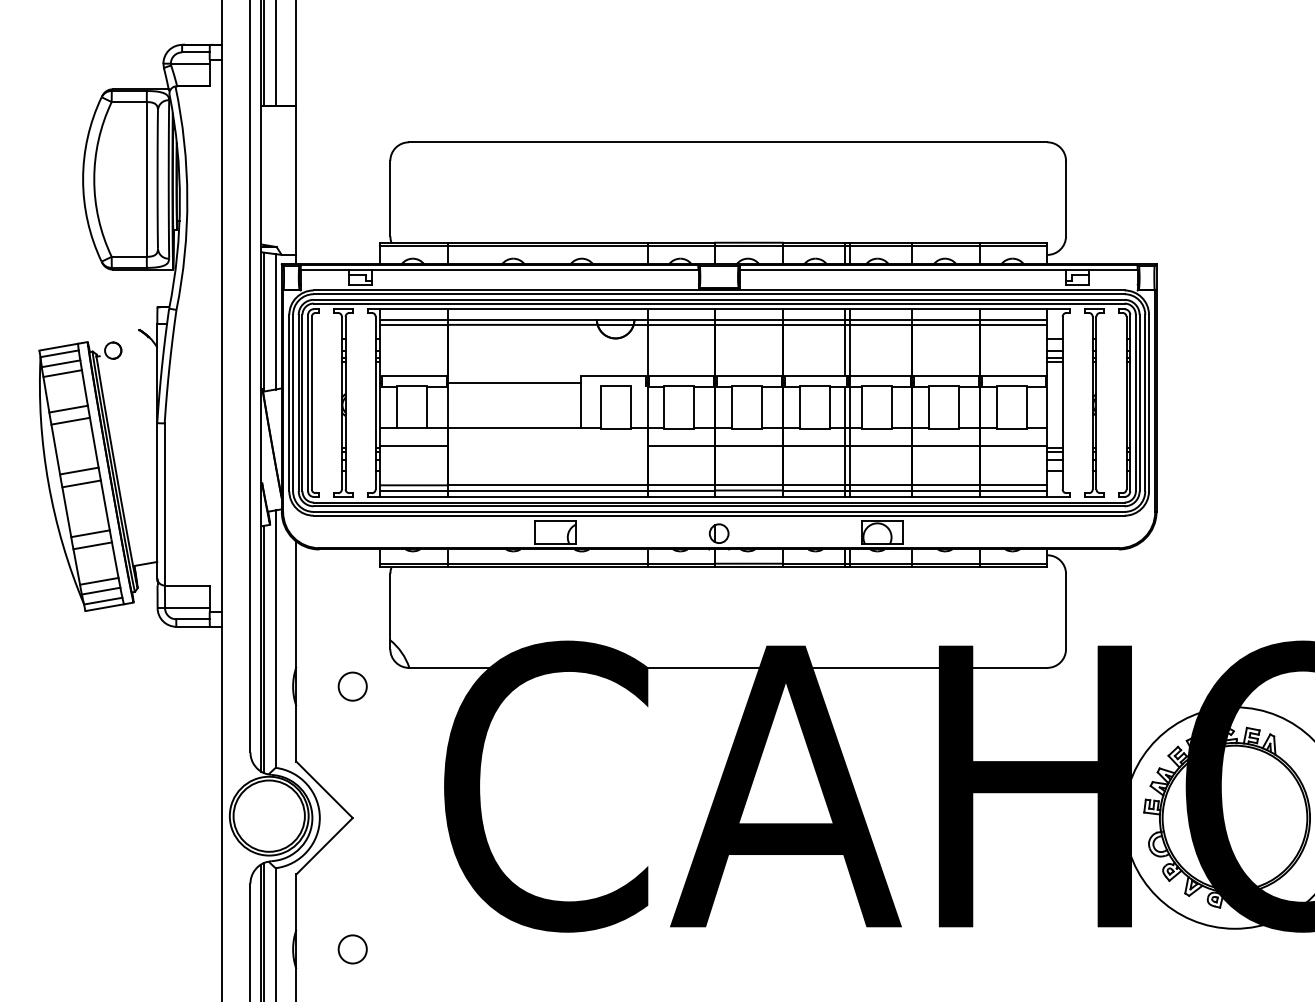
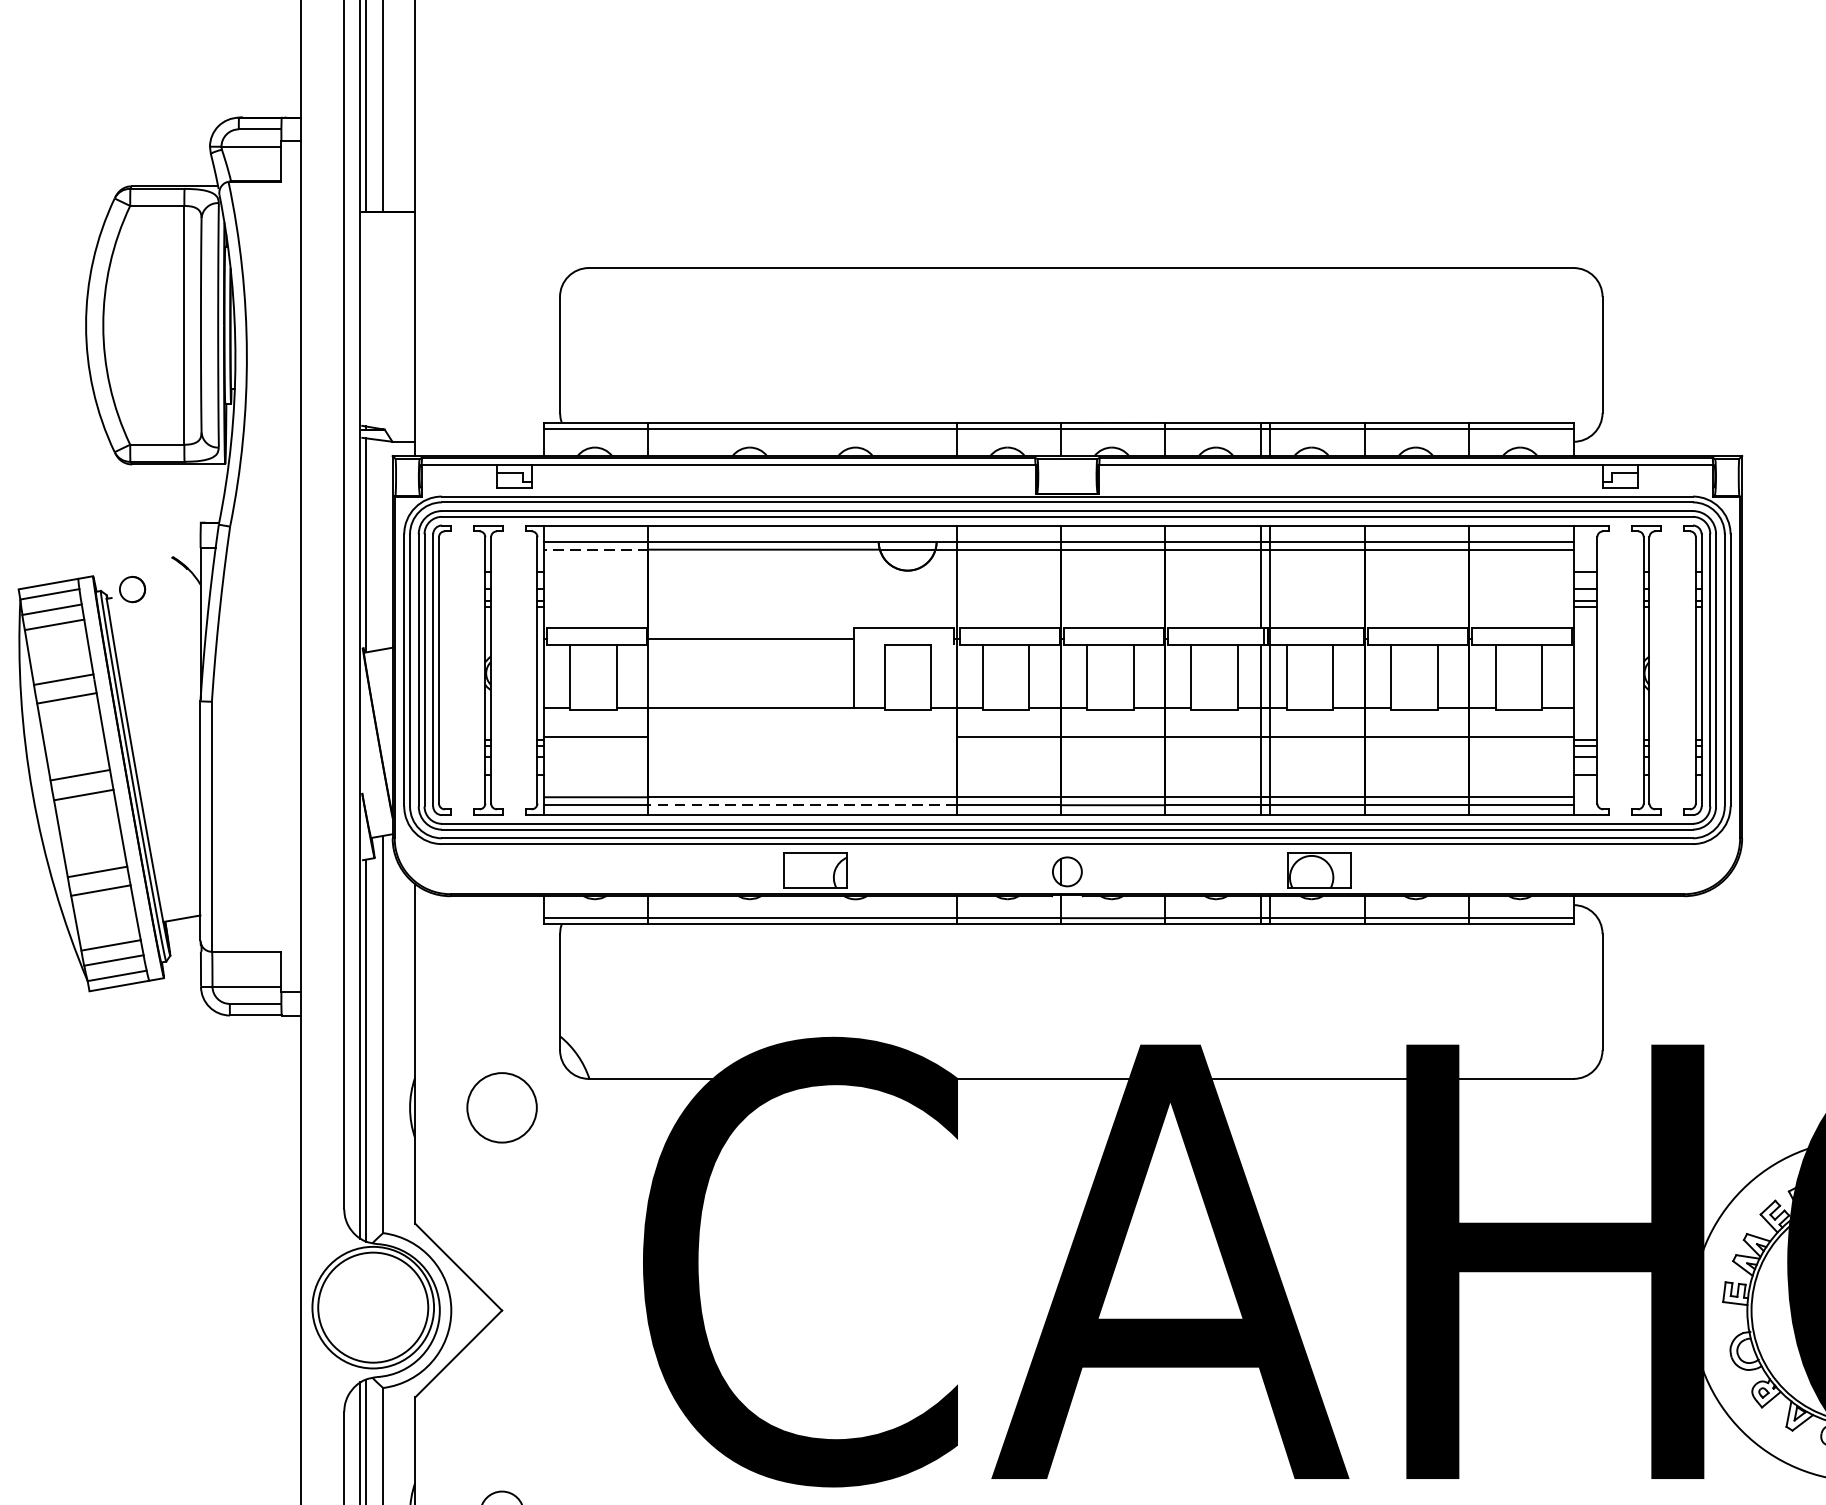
line: (275, 321) -> (382, 544), removed
line: (413, 324) -> (595, 549), solid -> dashed
line: (547, 490) -> (802, 805), solid -> dashed
circle: (352, 686) -> (501, 1107), size x1.6

